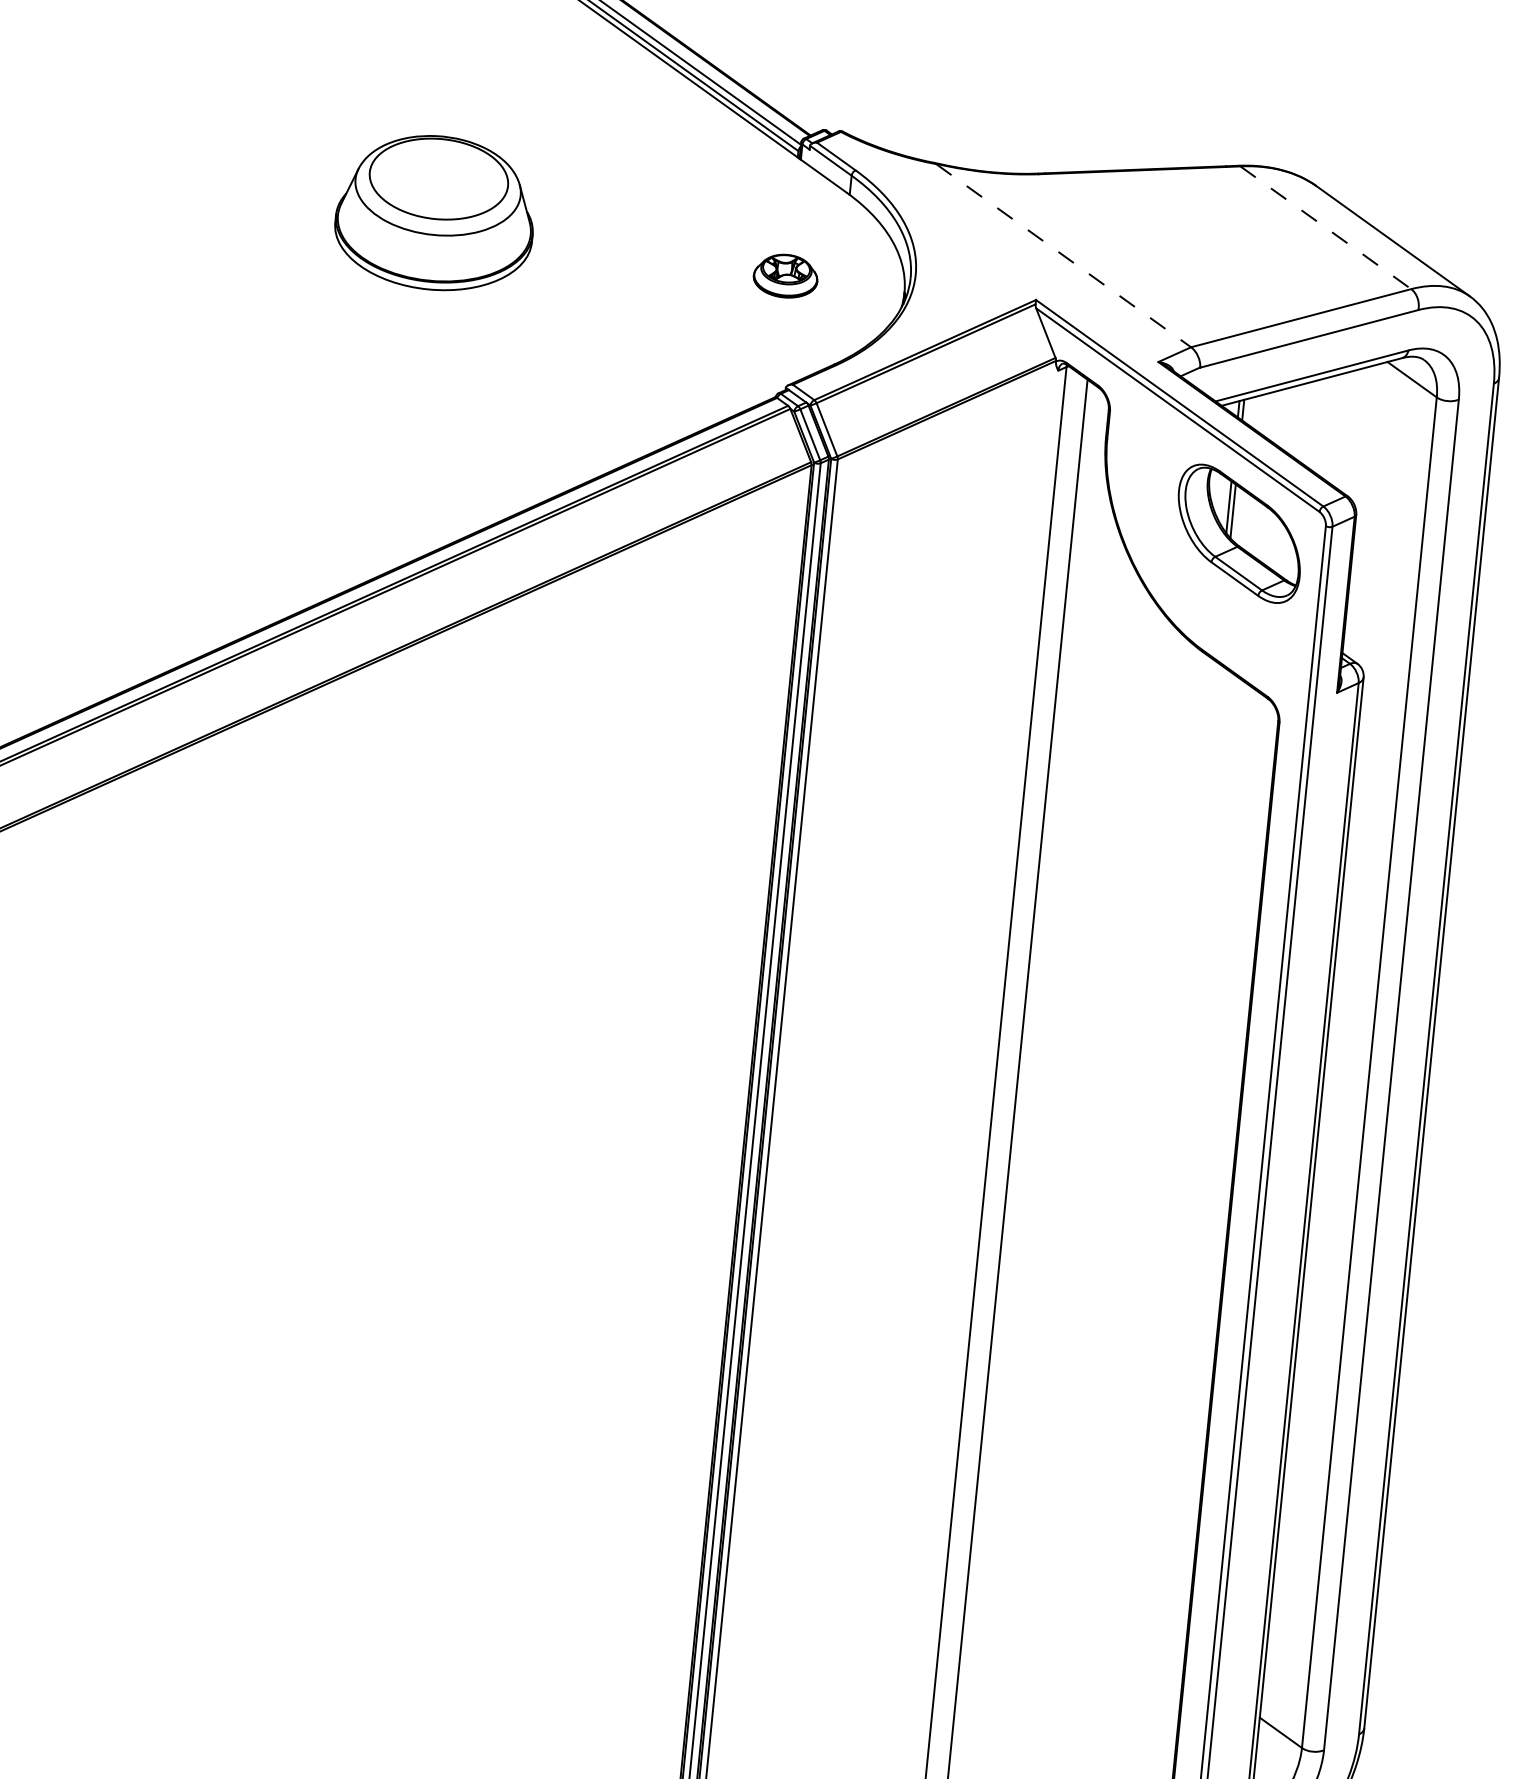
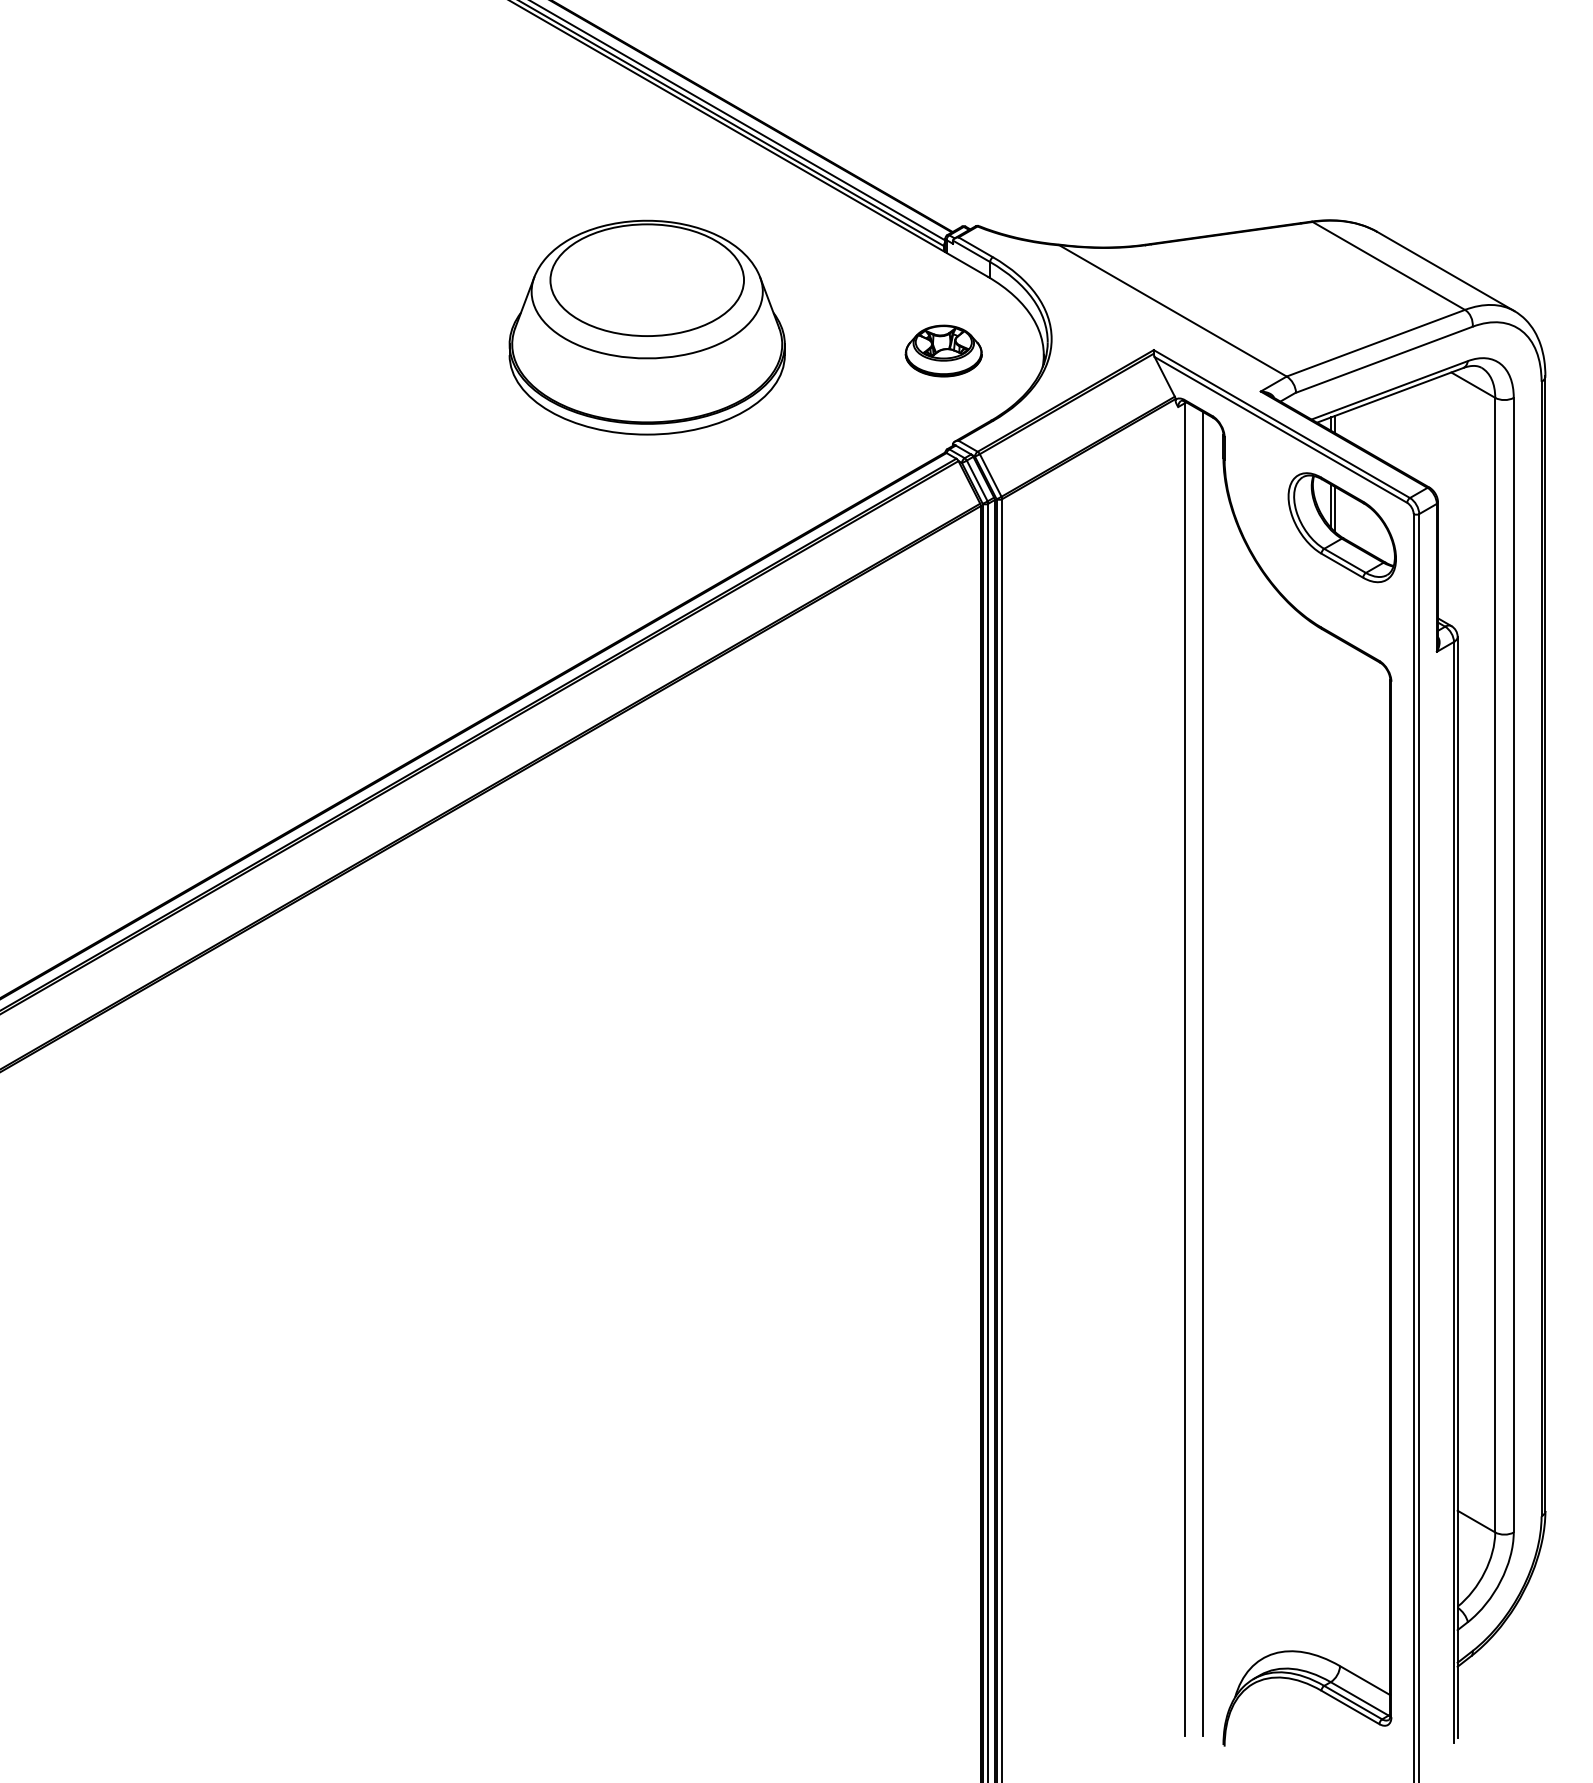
part: (434, 212) -> (646, 327), size x1.67
line: (1325, 227) -> (1388, 265), dashed -> solid
line: (1064, 256) -> (1173, 311), dashed -> solid
part: (785, 275) -> (943, 350), size x1.43

